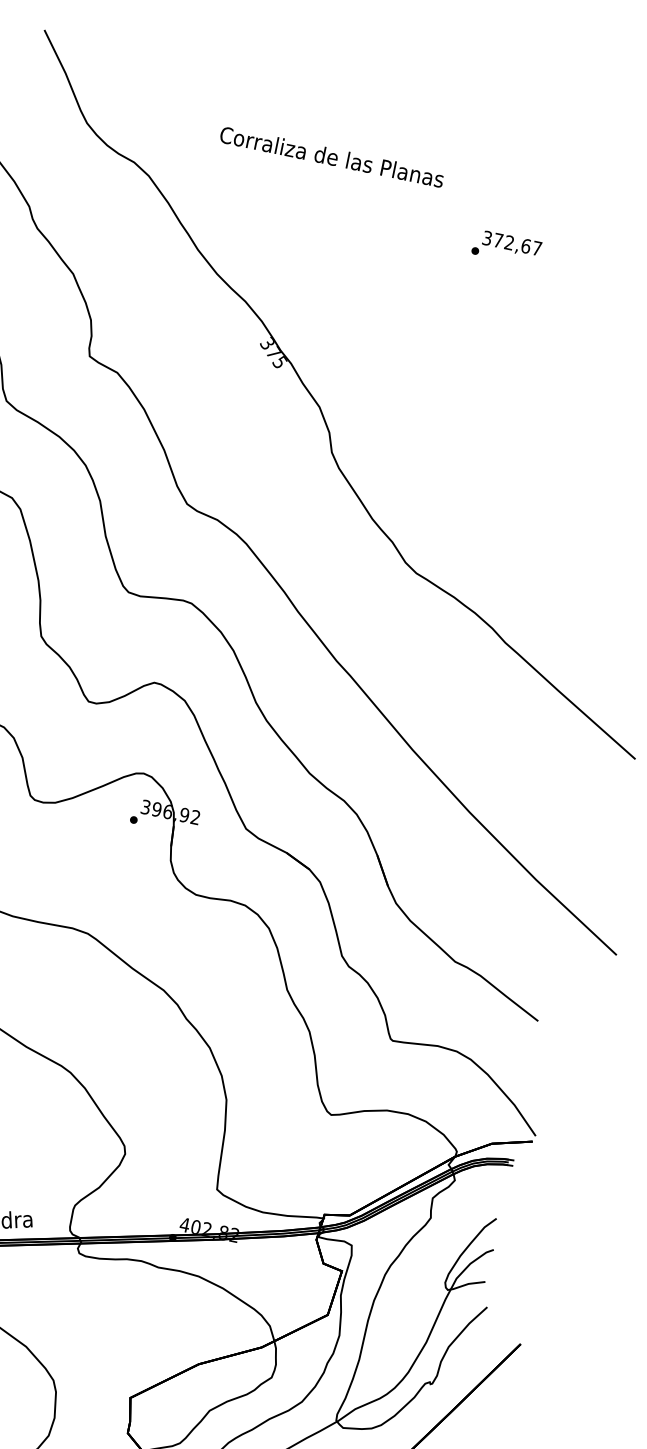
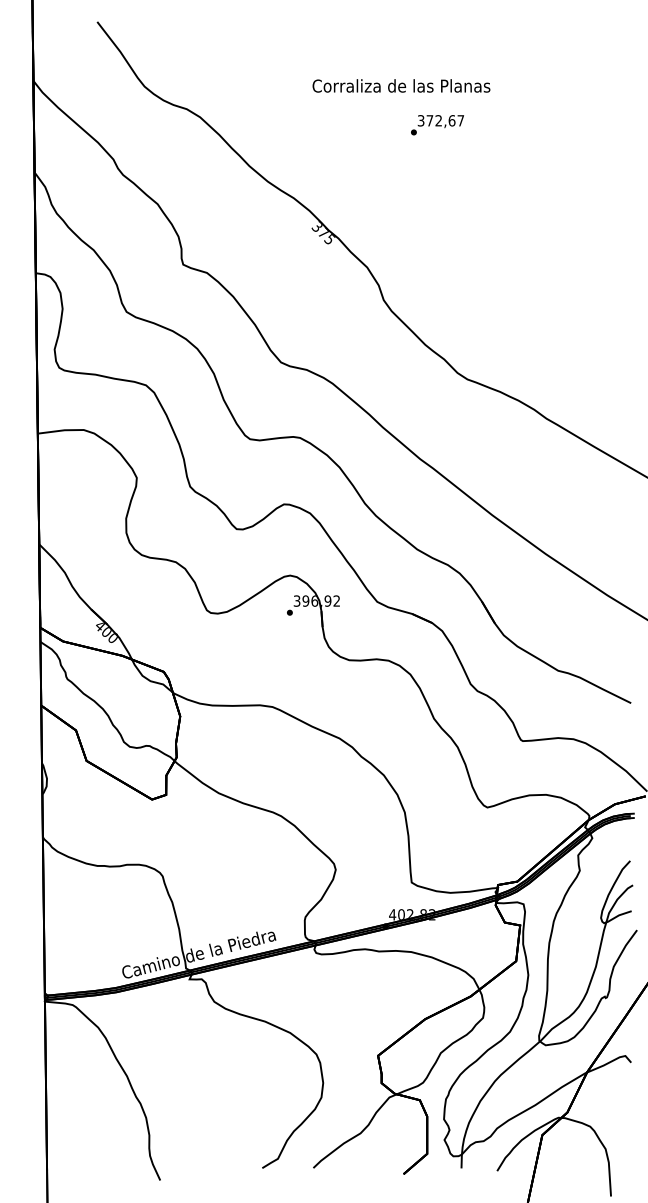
text: (332, 156) -> (401, 85), moved
text: (506, 248) -> (437, 125), moved

